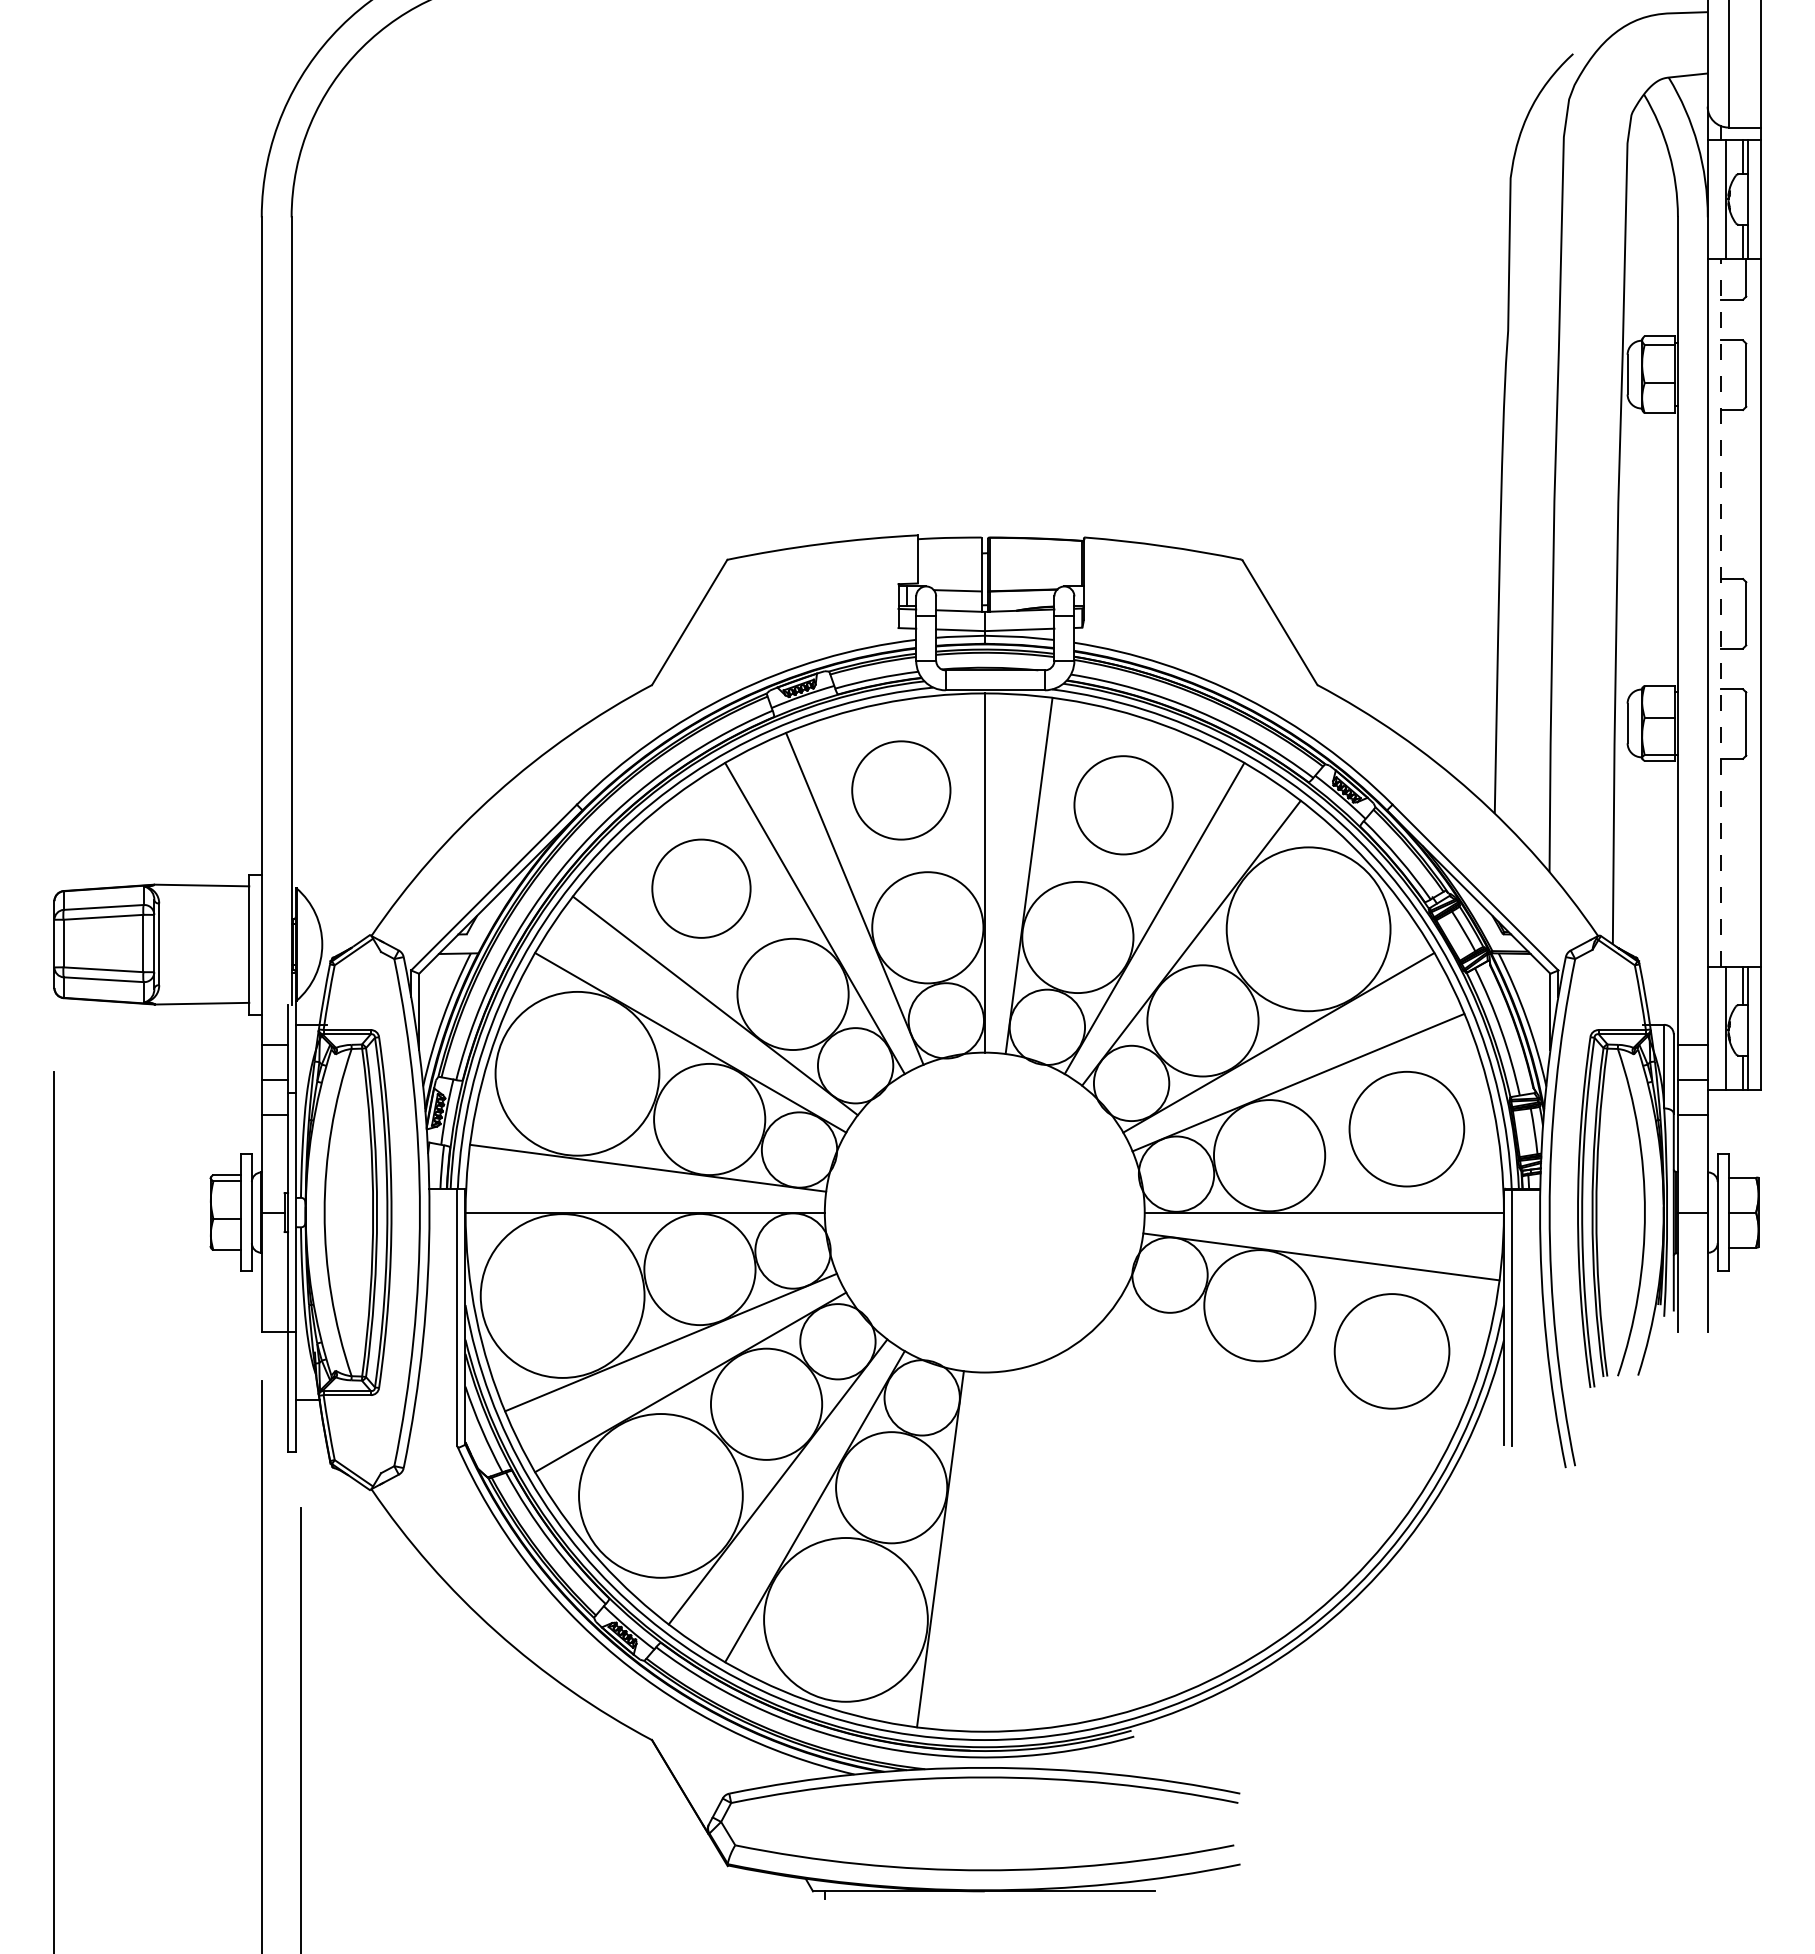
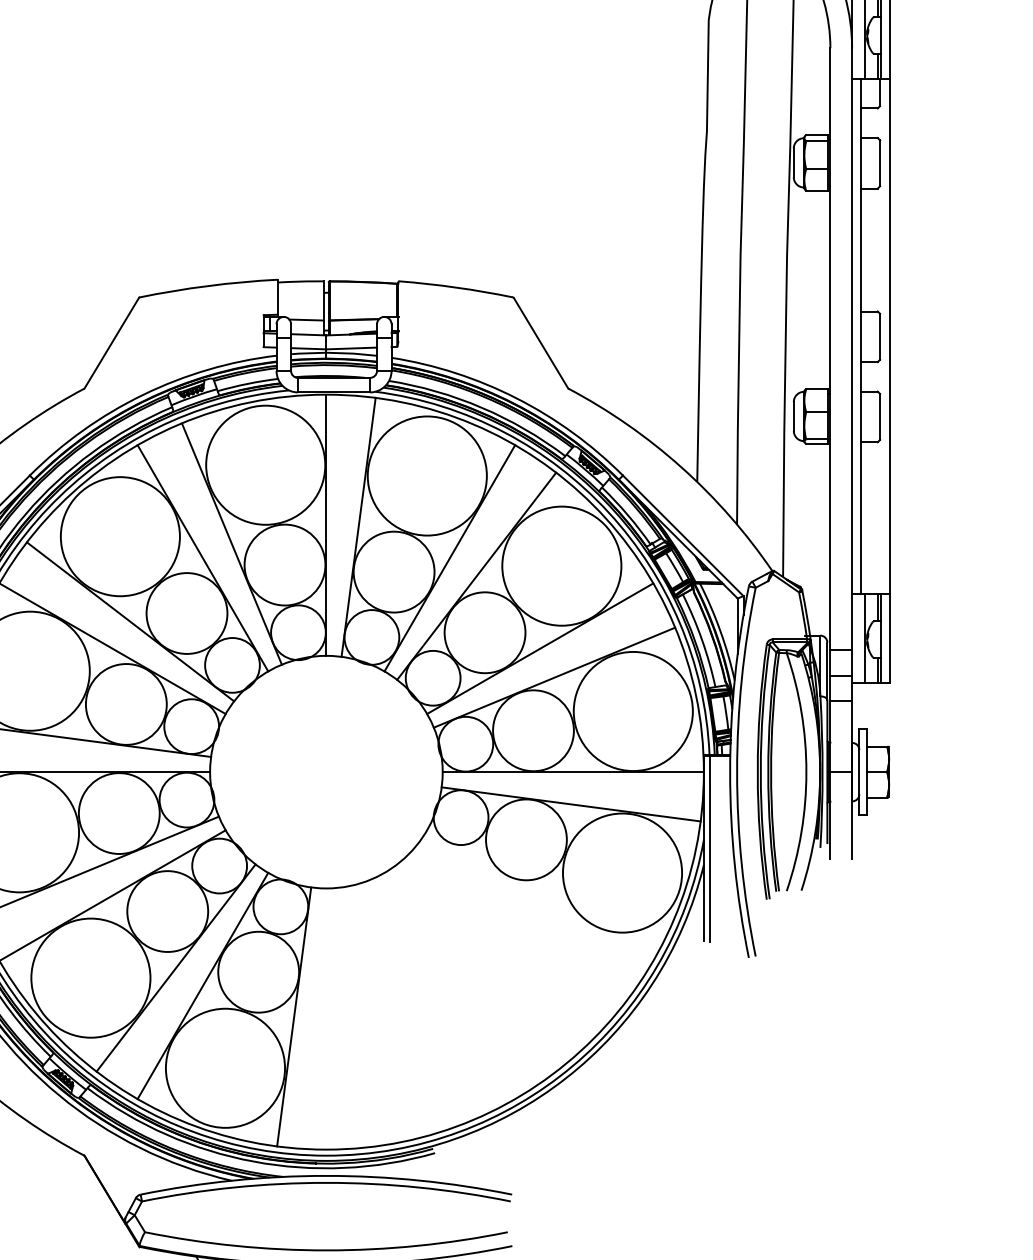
line: (1720, 613) -> (861, 336), dashed -> solid
circle: (901, 790) -> (265, 465), size x1.67
circle: (1123, 805) -> (427, 476), size x1.67
circle: (701, 888) -> (120, 536), size x1.67
circle: (1406, 1129) -> (633, 711), size x1.43
circle: (1391, 1351) -> (622, 873), size x1.43

